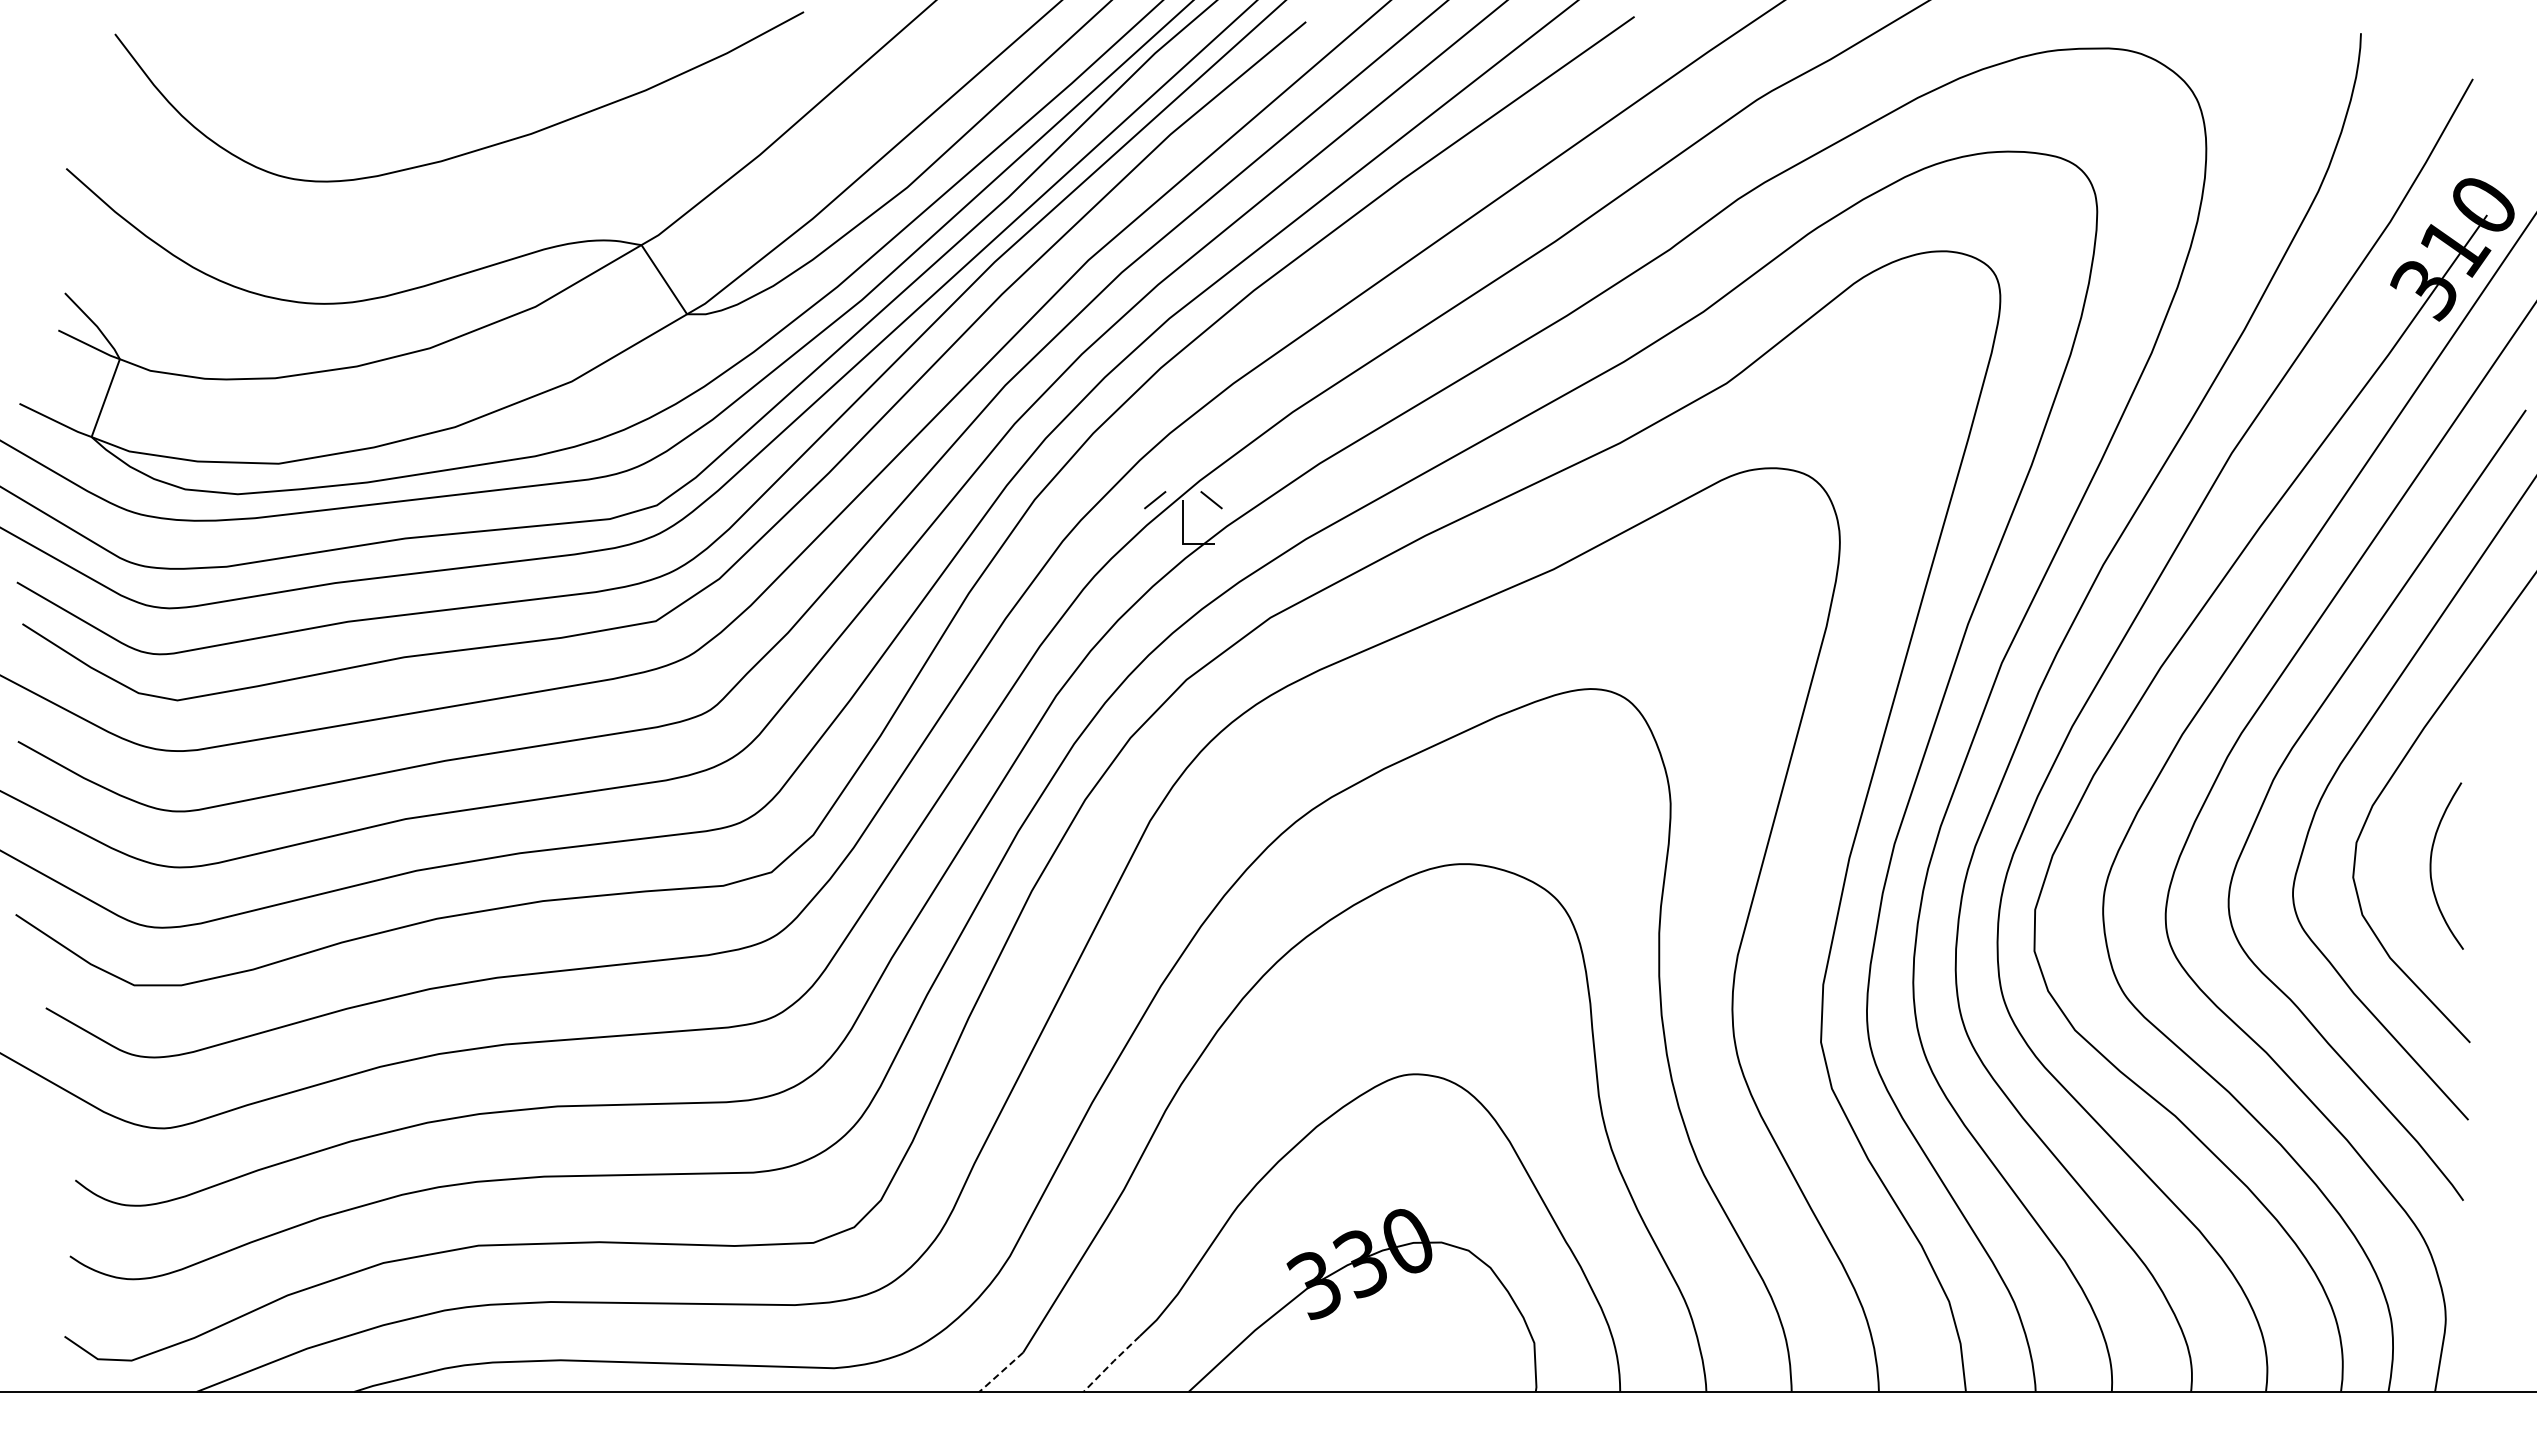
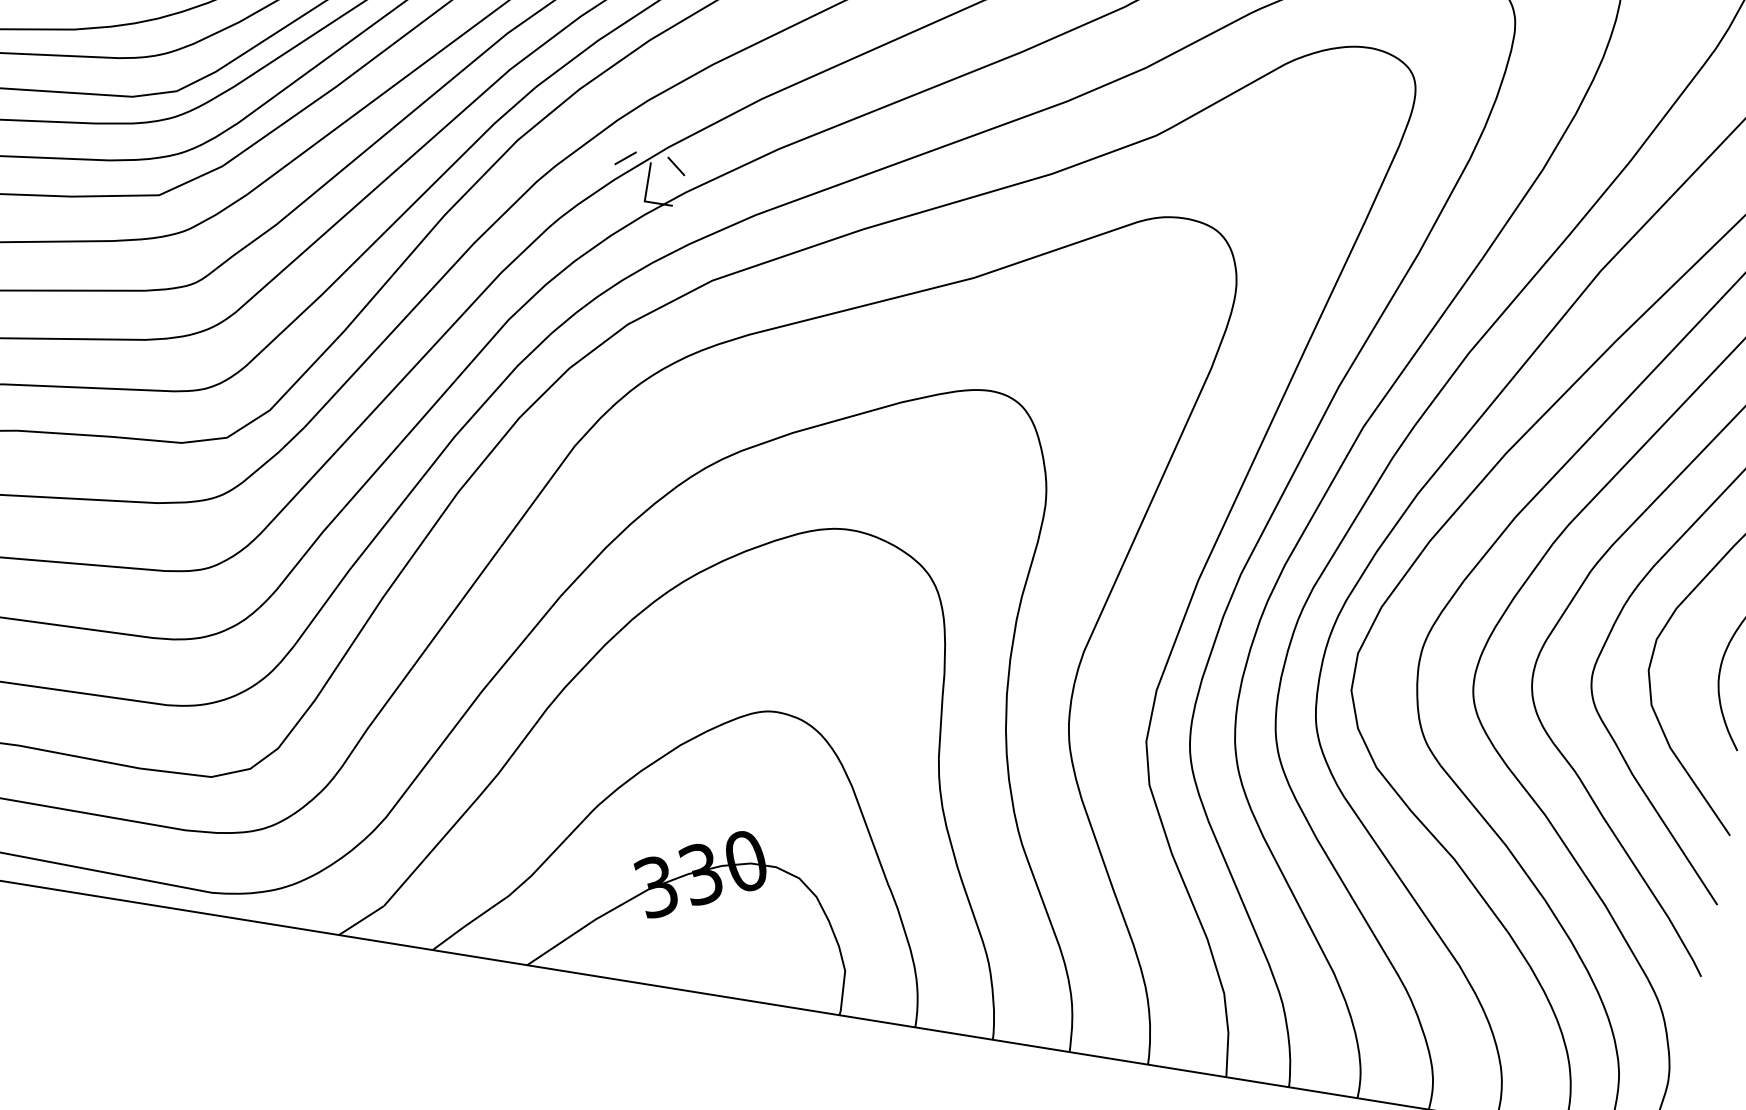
line: (1111, 1363) -> (461, 928), dashed -> solid
line: (1000, 1372) -> (360, 920), dashed -> solid

